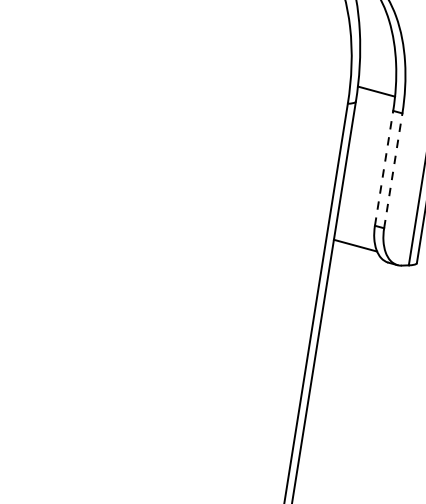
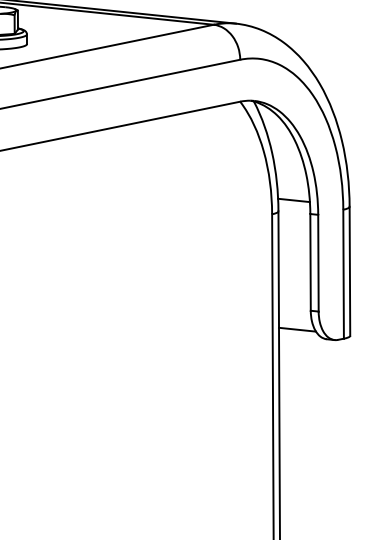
line: (384, 167) -> (310, 261), dashed -> solid
line: (393, 170) -> (318, 262), dashed -> solid

